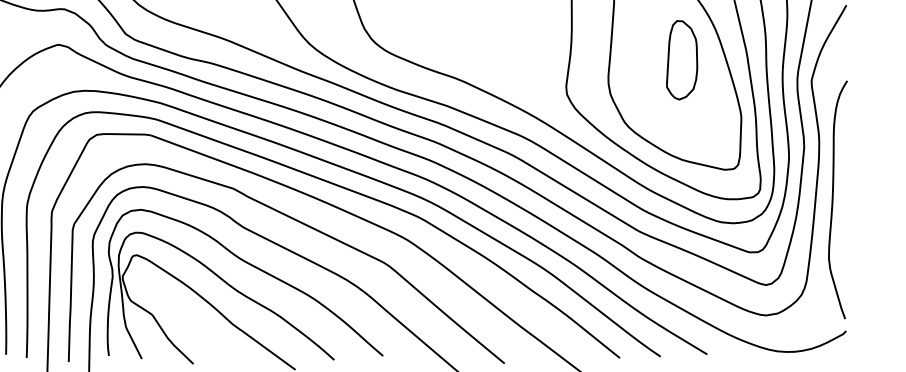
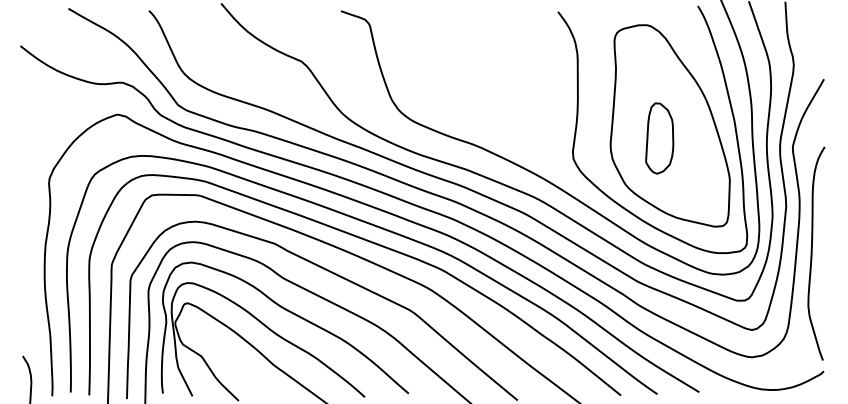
part: (681, 60) -> (659, 138), moved

